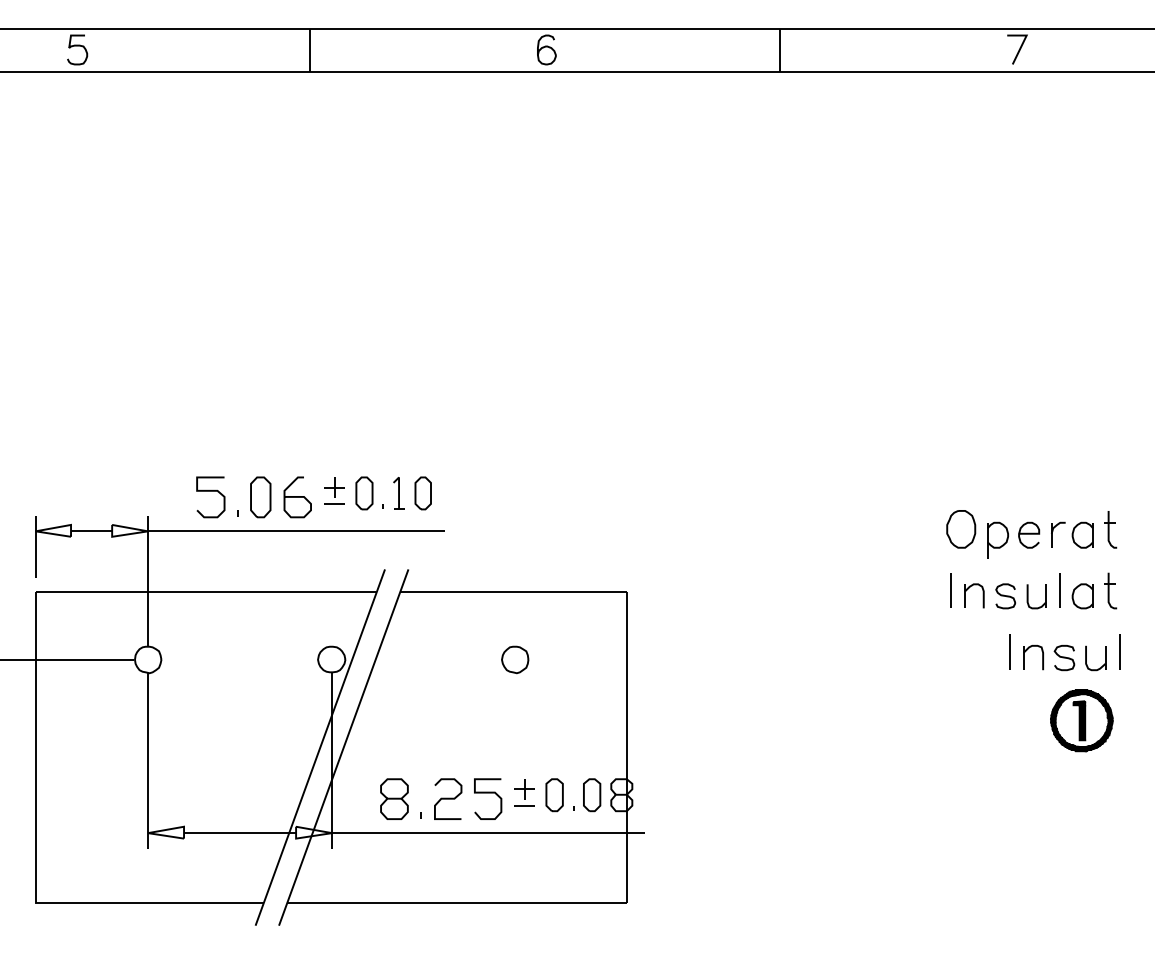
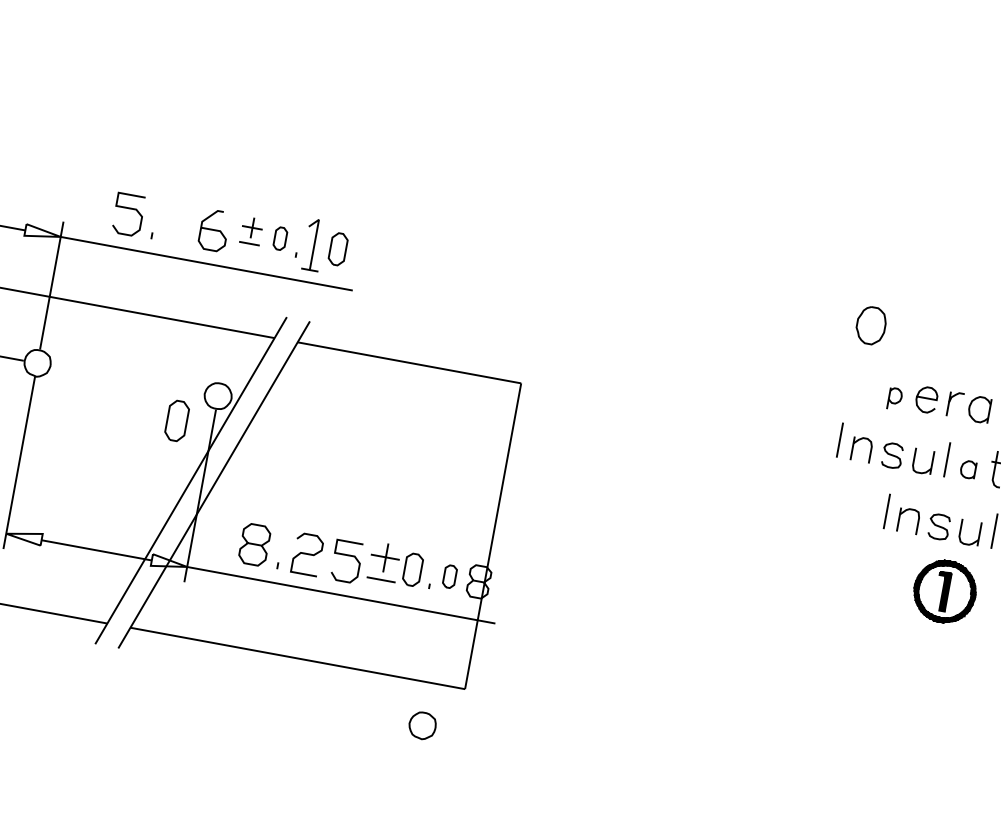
part: (364, 493) -> (280, 238), size x0.7
part: (398, 493) -> (313, 244), size x1.6
part: (260, 497) -> (176, 421), moved
part: (961, 529) -> (871, 325), moved
part: (997, 539) -> (894, 398), size x0.6
part: (1082, 596) -> (968, 469), size x0.7
part: (515, 659) -> (422, 725), moved
part: (524, 792) -> (383, 561), size x1.4
part: (592, 795) -> (450, 576), size x0.7

